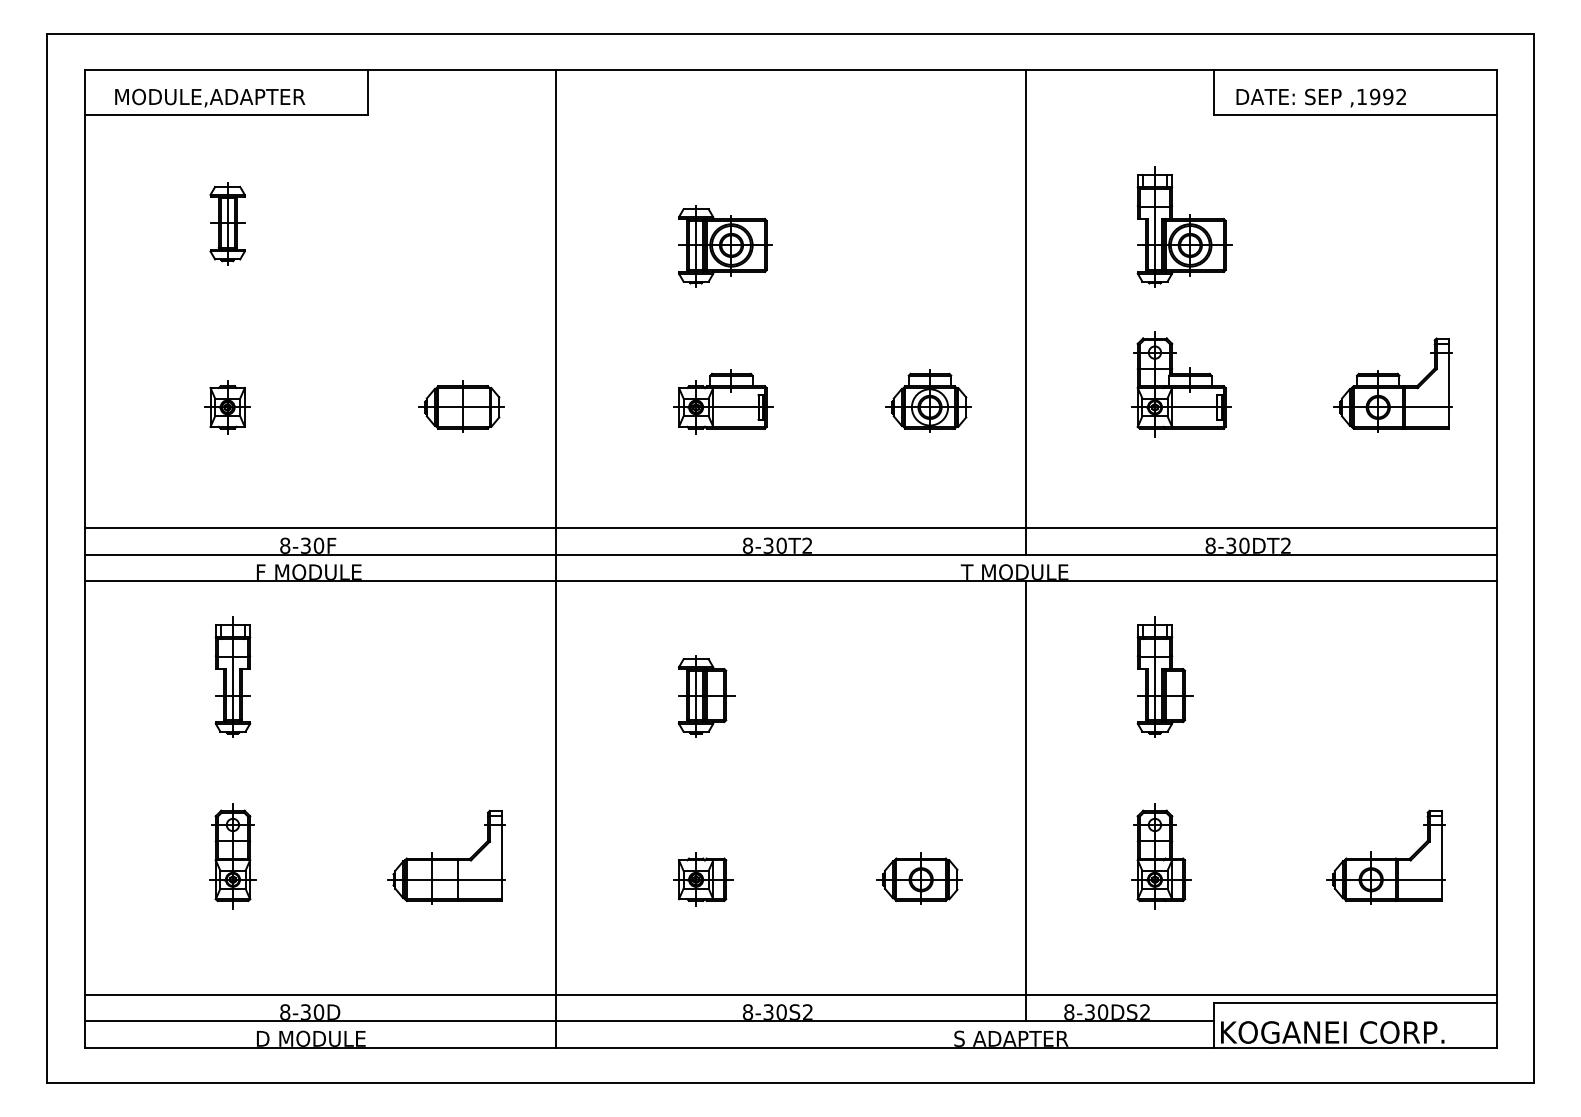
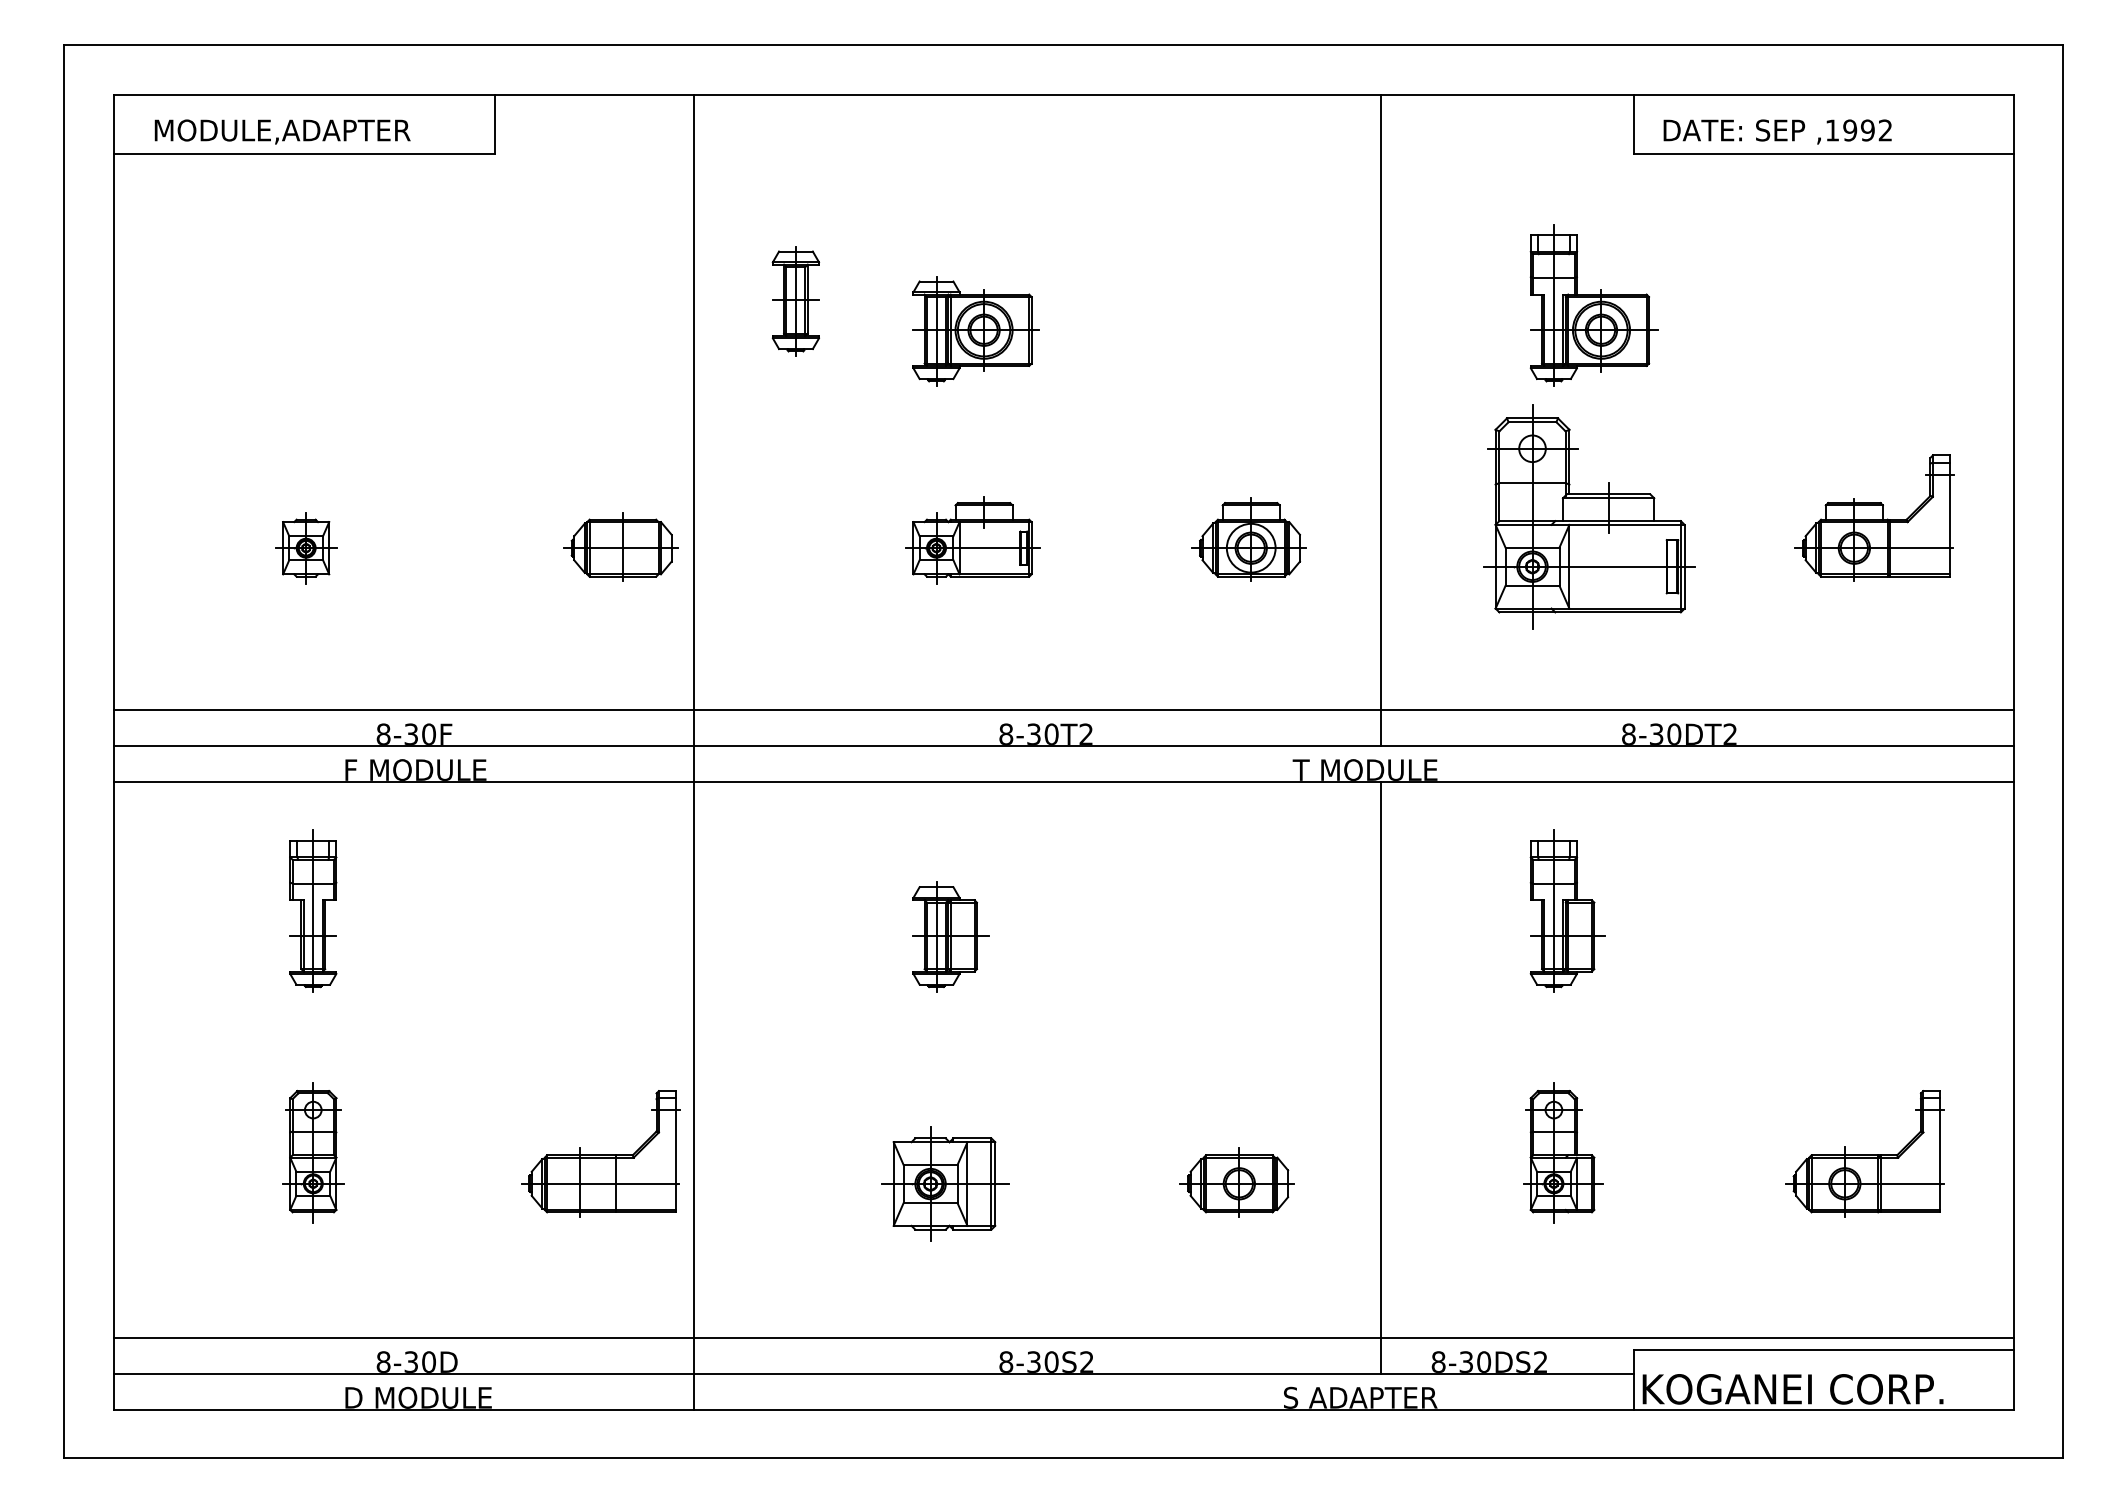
part: (227, 223) -> (795, 300), moved
part: (1181, 384) -> (1589, 517), size x1.6
line: (555, 558) -> (693, 751), moved
part: (703, 879) -> (946, 1183), size x1.6

